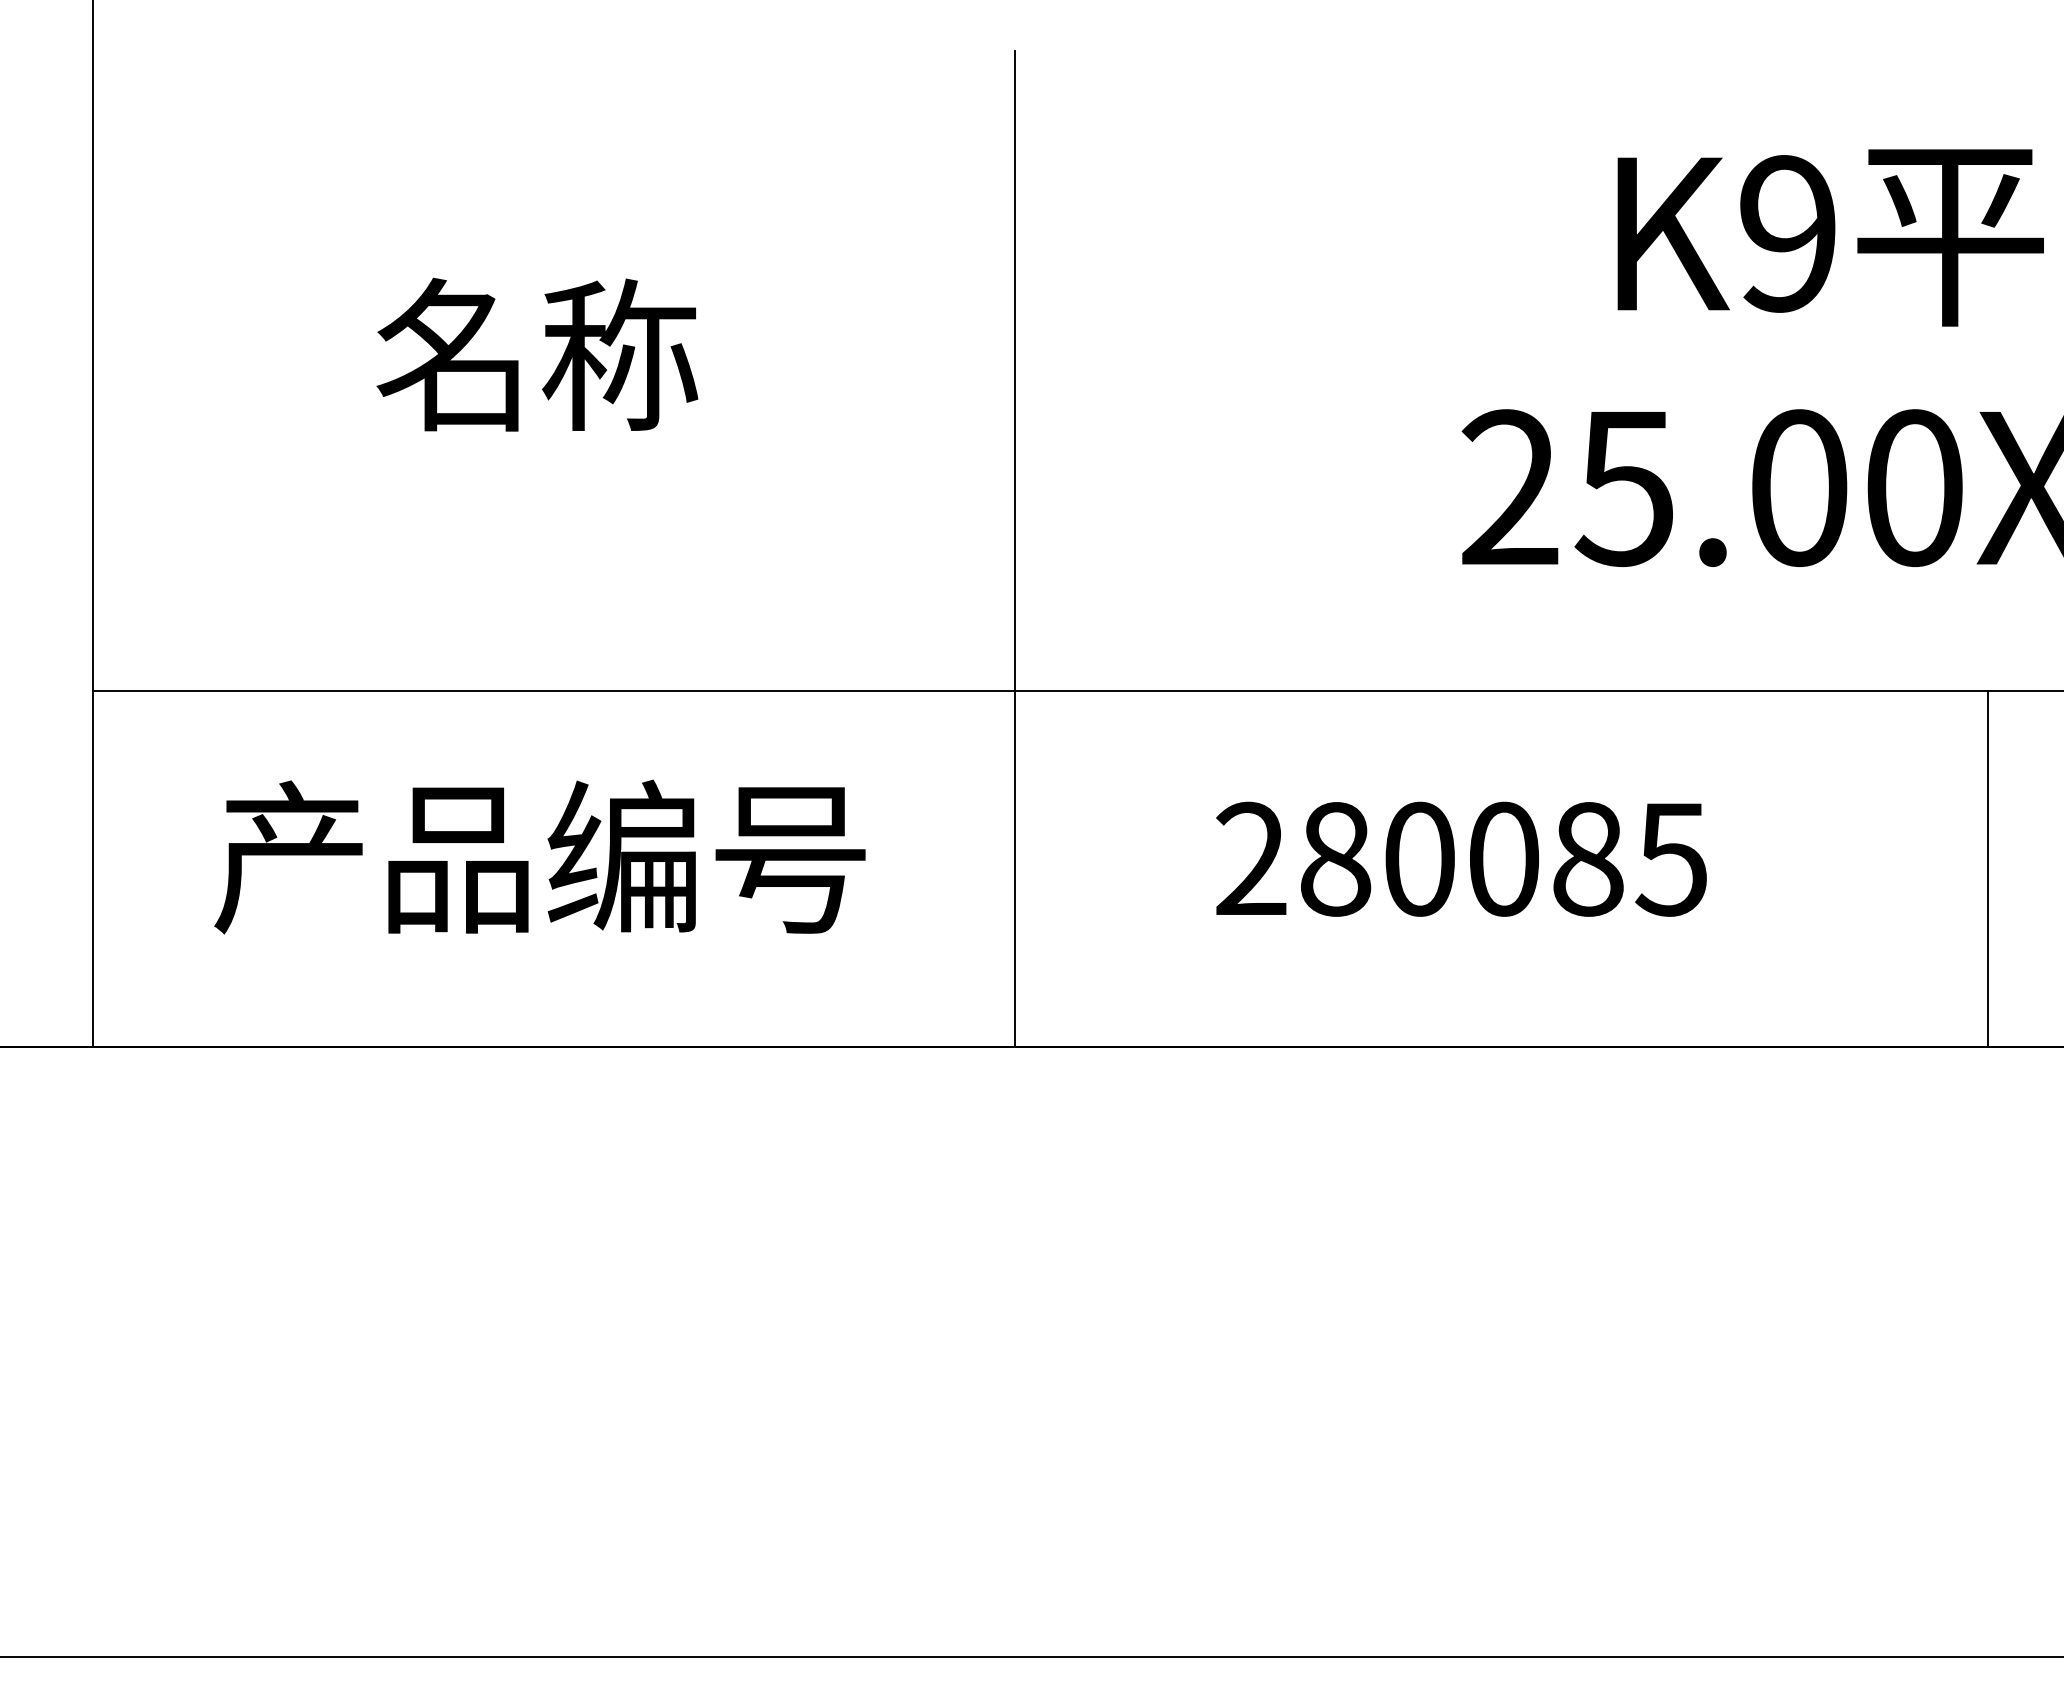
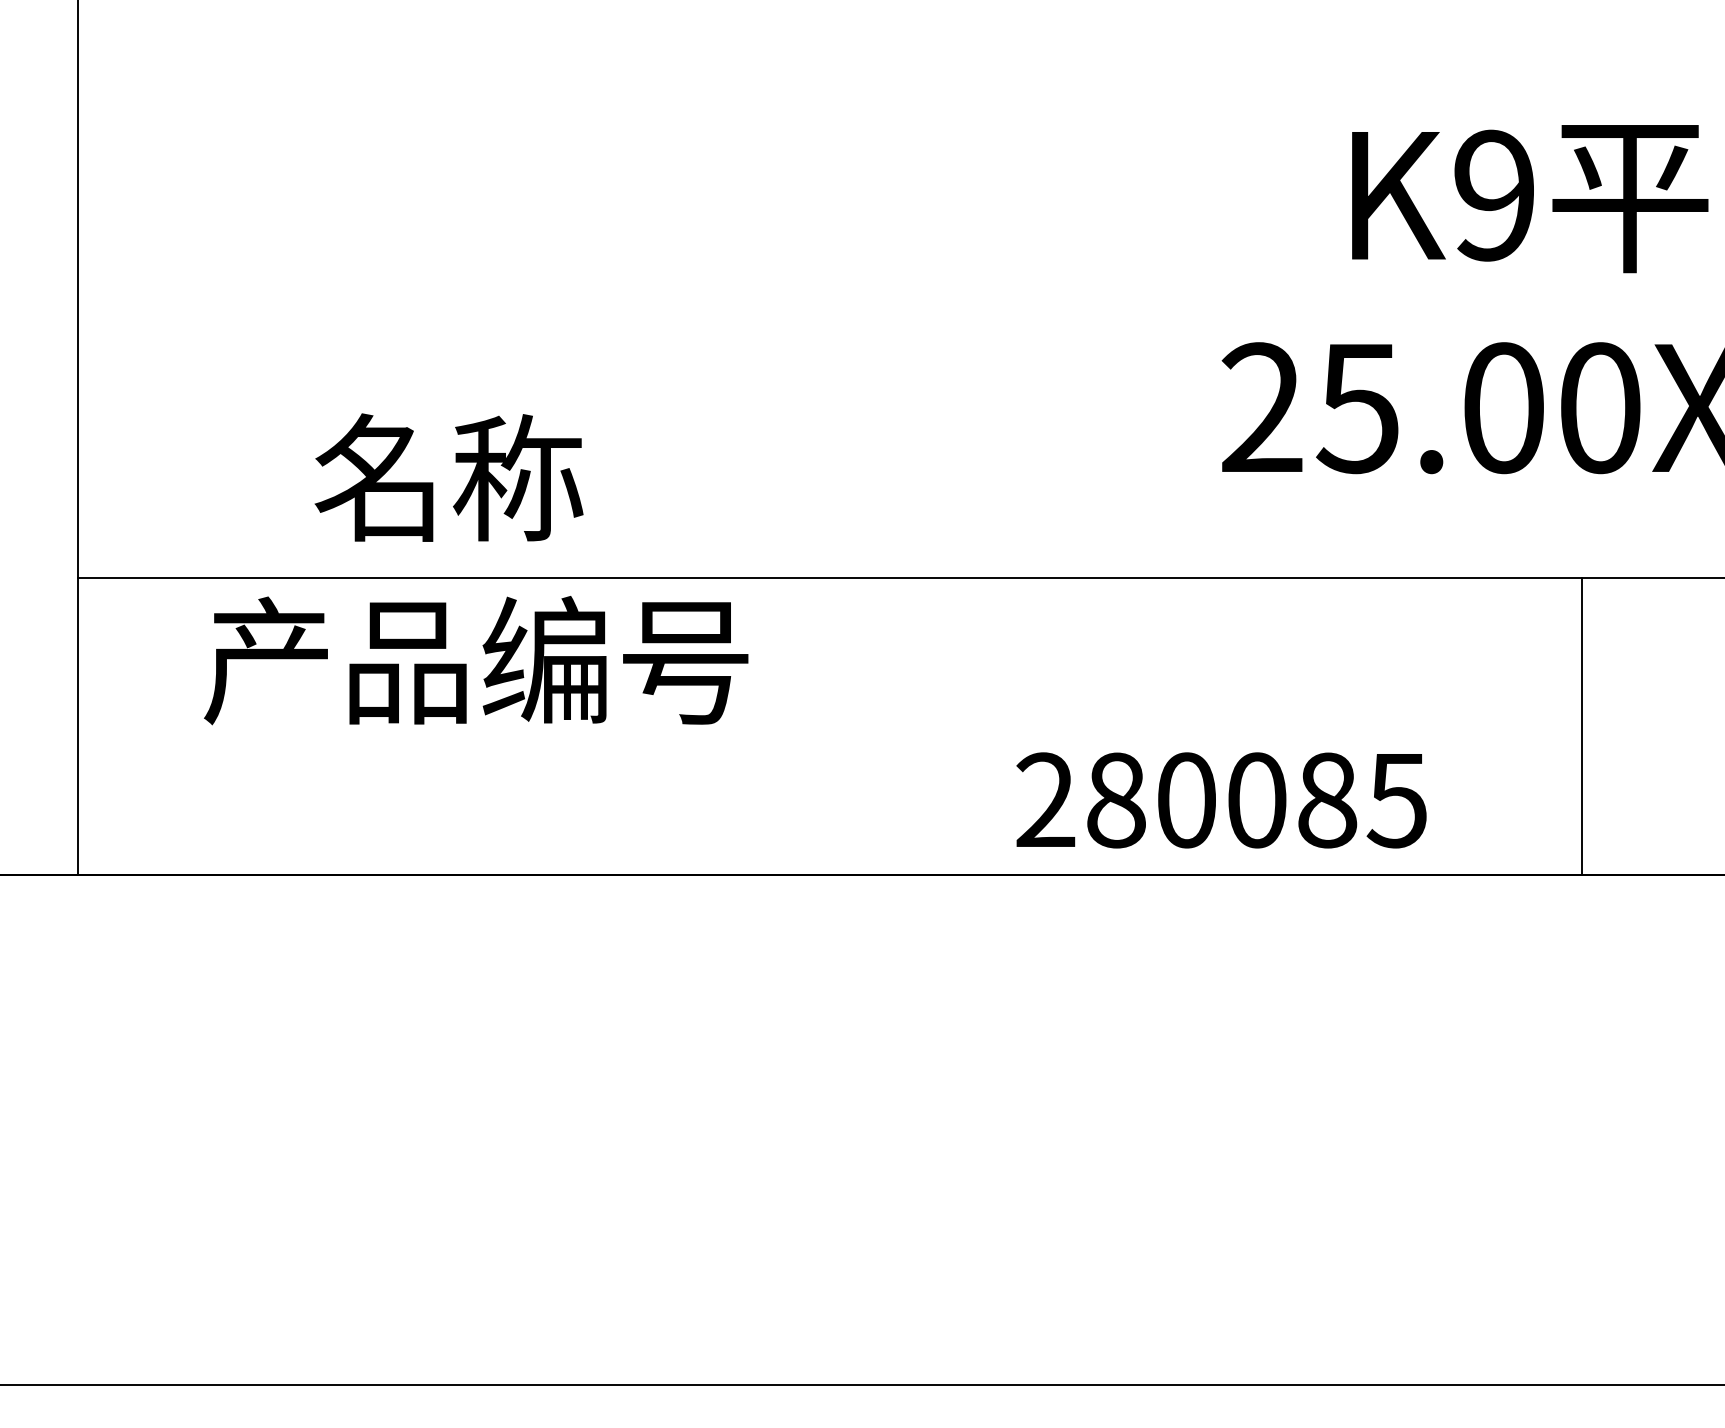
text: (536, 354) -> (448, 477), moved
line: (1015, 548) -> (848, 458), removed
text: (540, 856) -> (476, 660), moved
text: (1461, 859) -> (1221, 800), moved
line: (1987, 868) -> (1582, 726), moved

